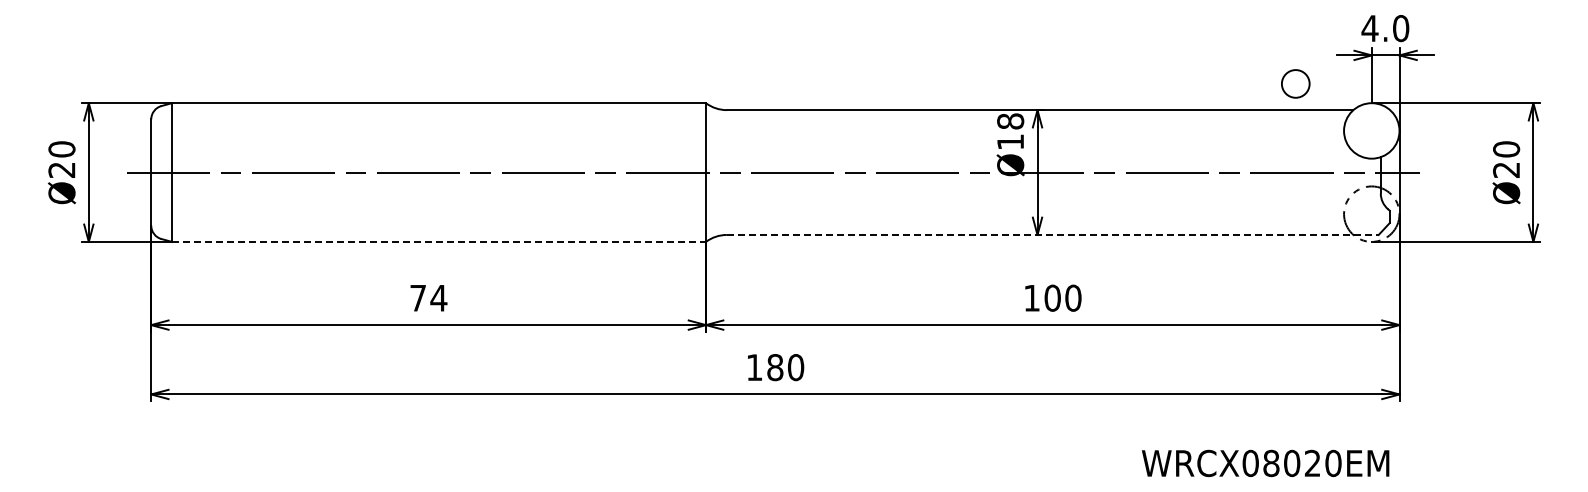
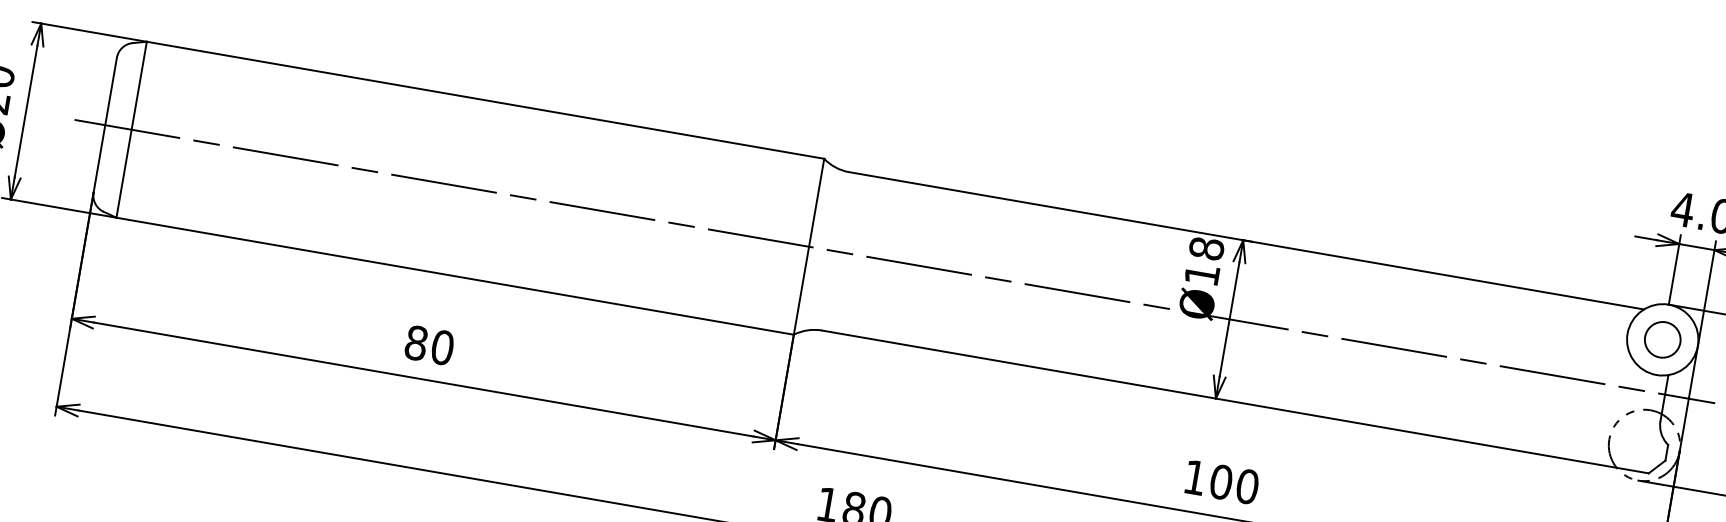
circle: (1295, 83) -> (1662, 339), moved
line: (1052, 234) -> (1235, 401), dashed -> solid
line: (439, 241) -> (455, 275), dashed -> solid
text: (428, 297) -> (429, 344), 74 -> 80

